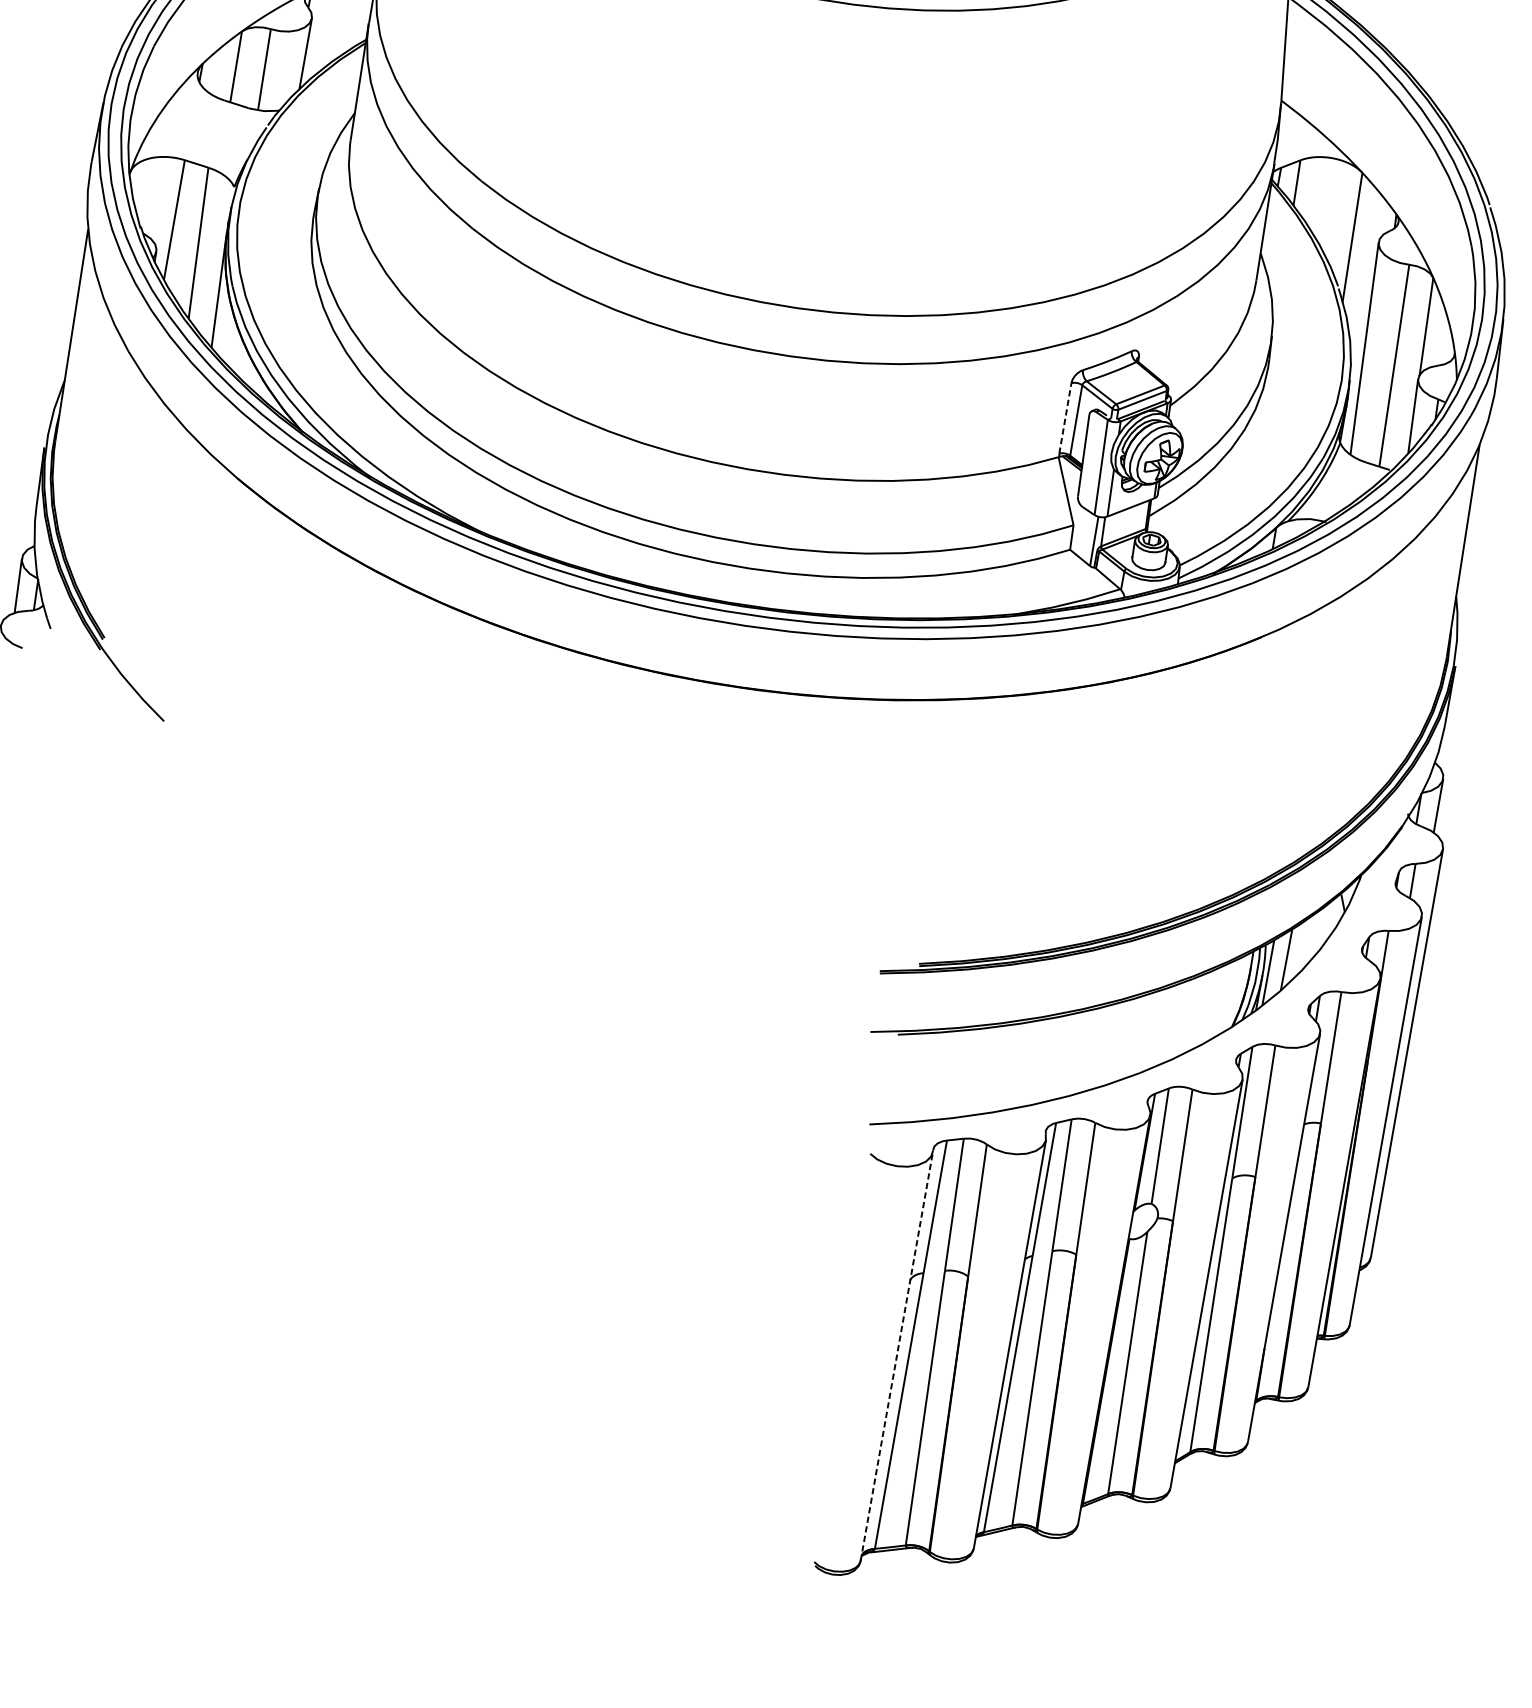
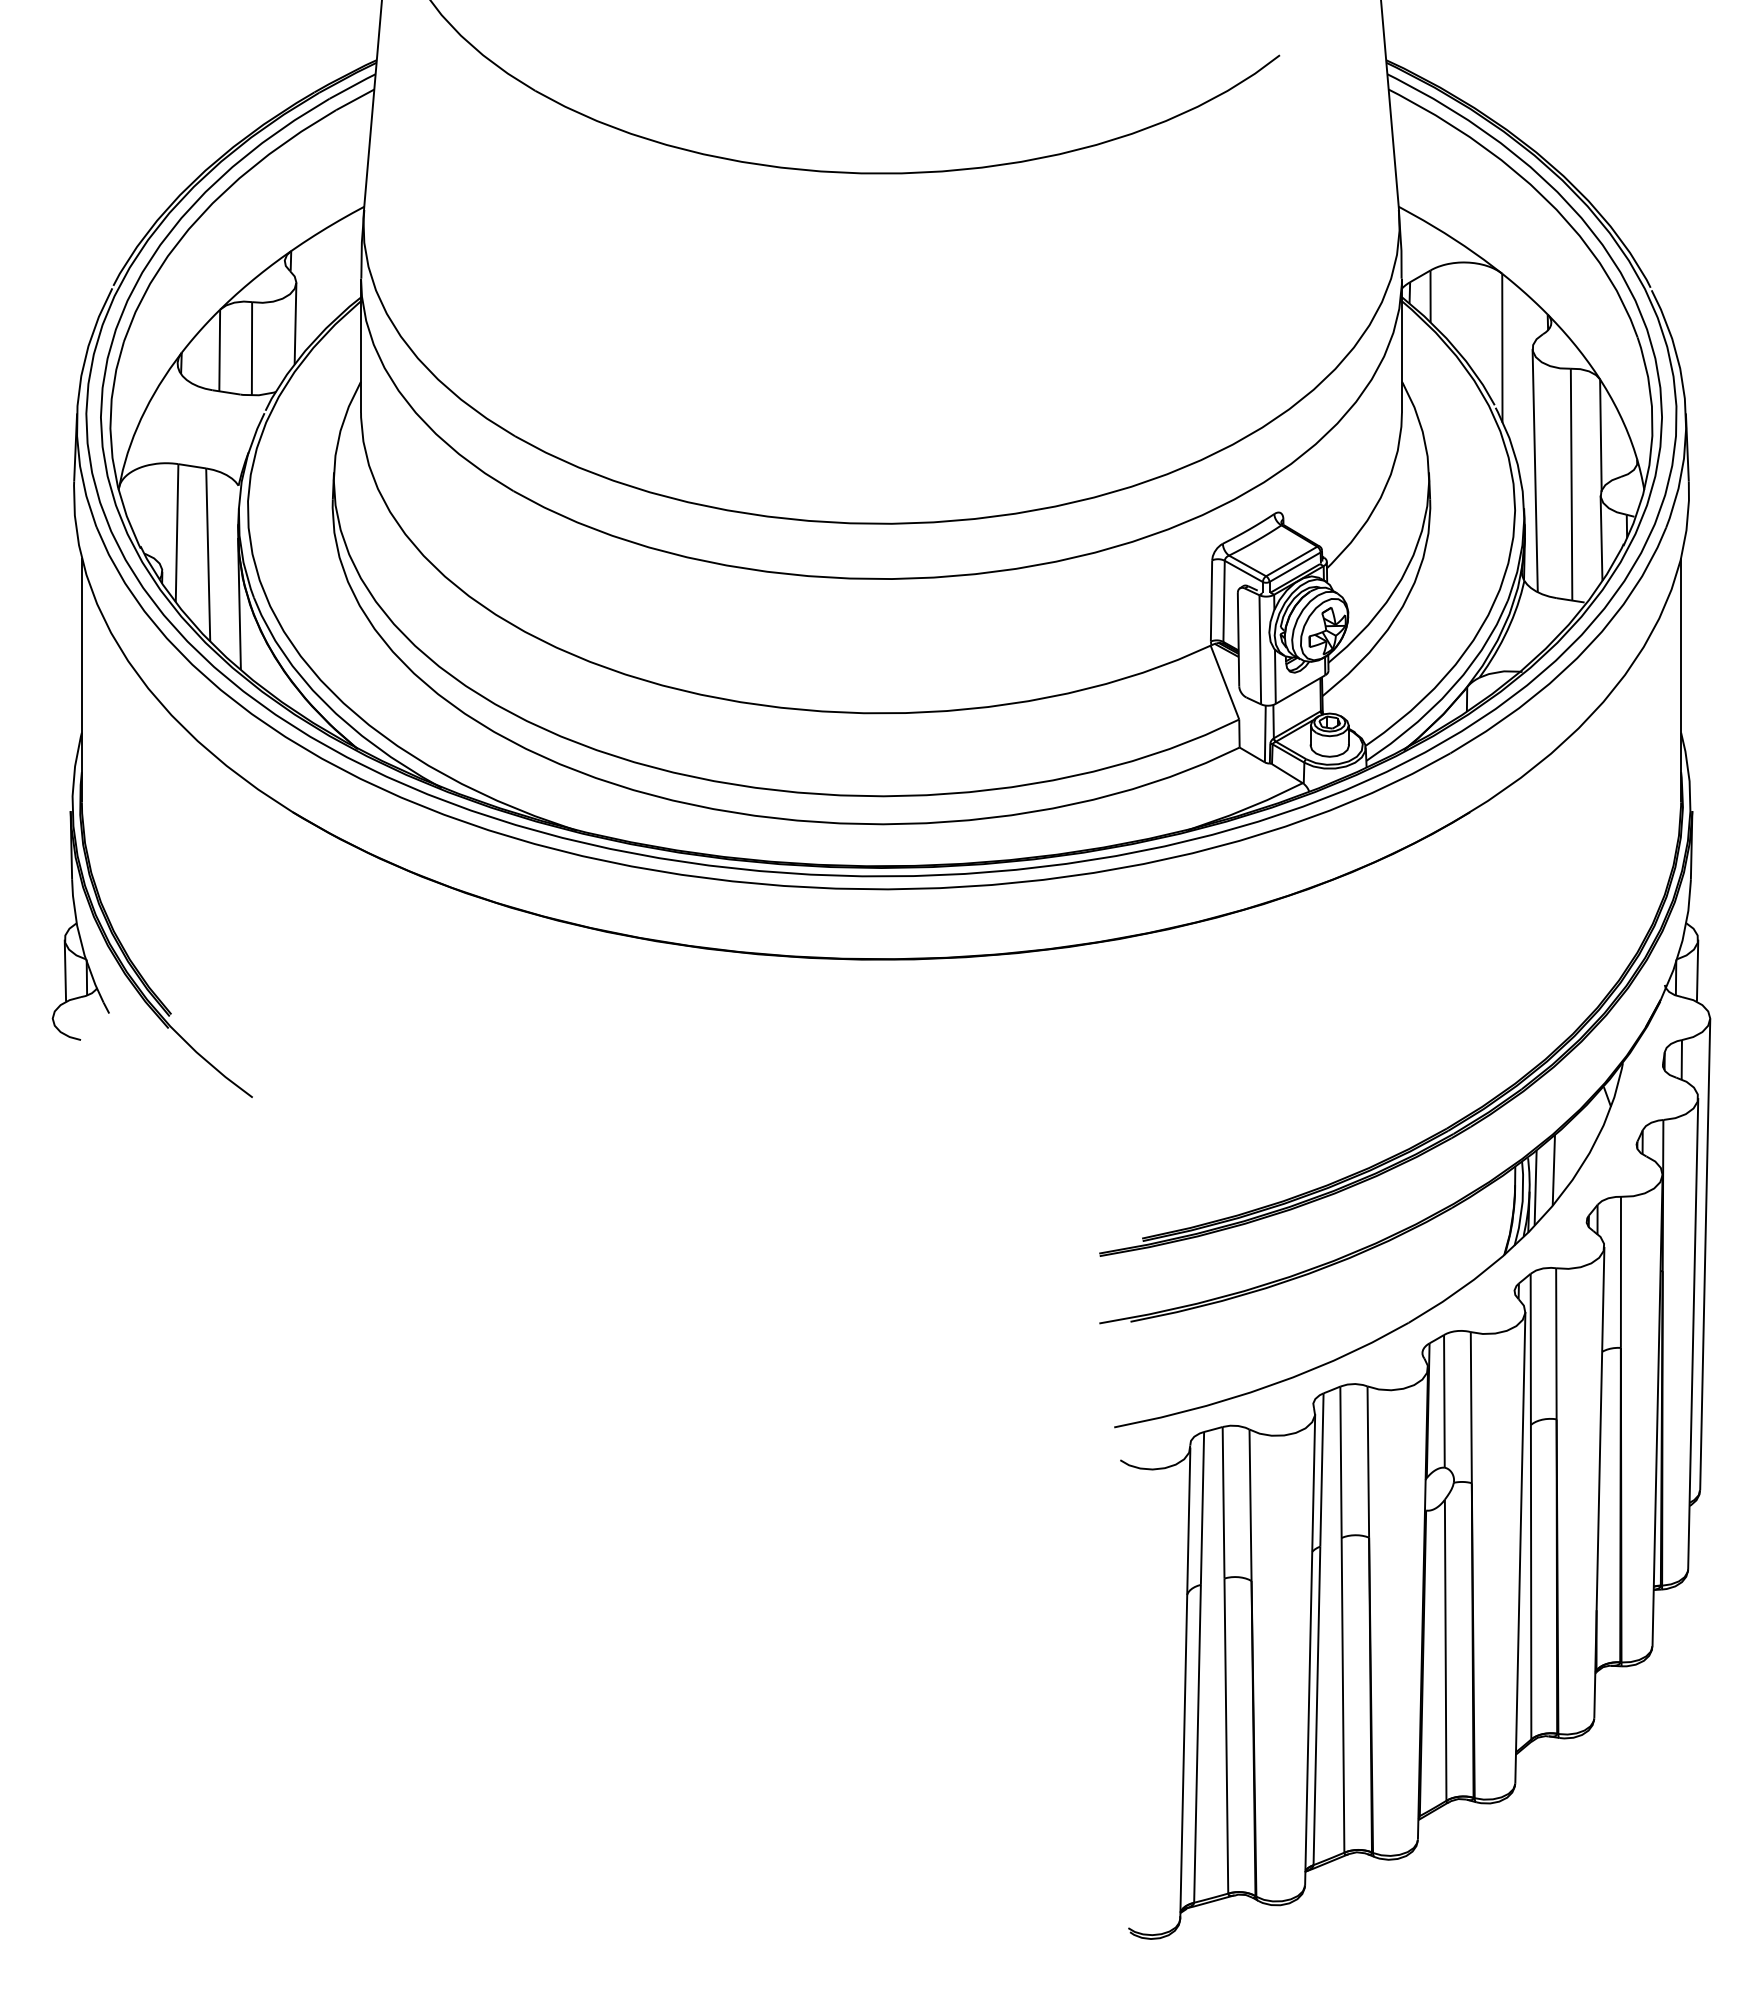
line: (1065, 418) -> (1211, 600), dashed -> solid
line: (896, 1356) -> (1185, 1683), dashed -> solid

